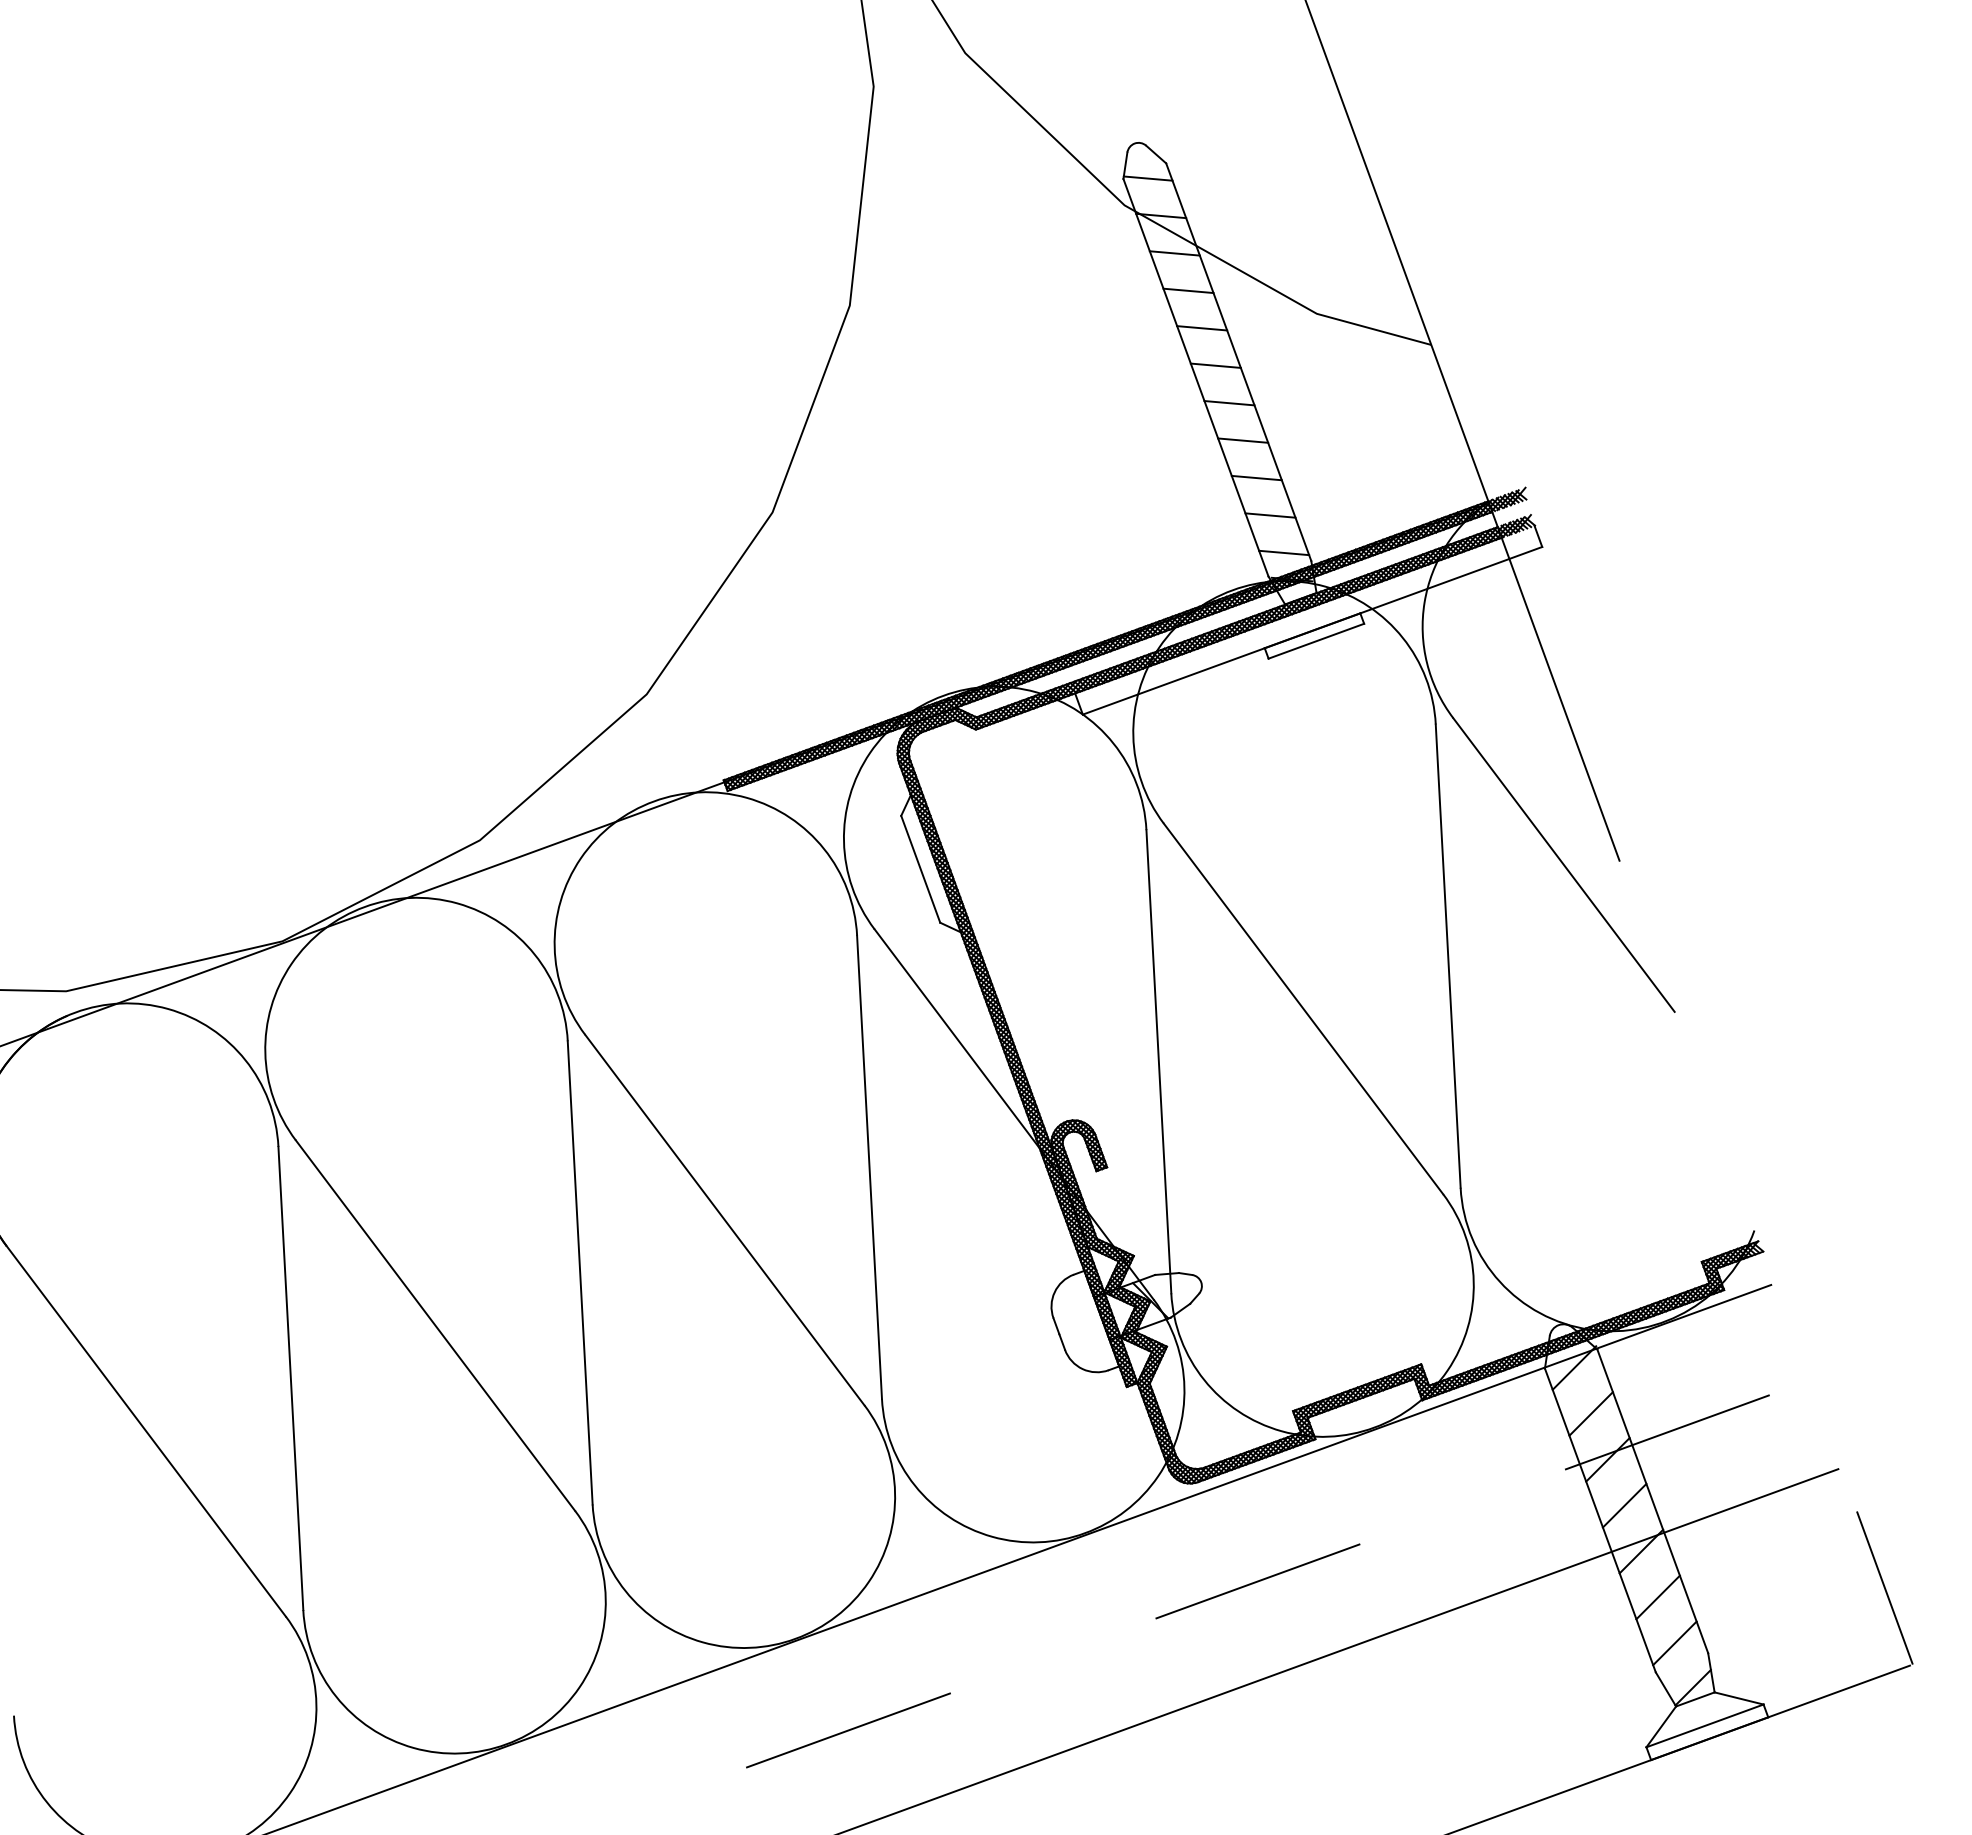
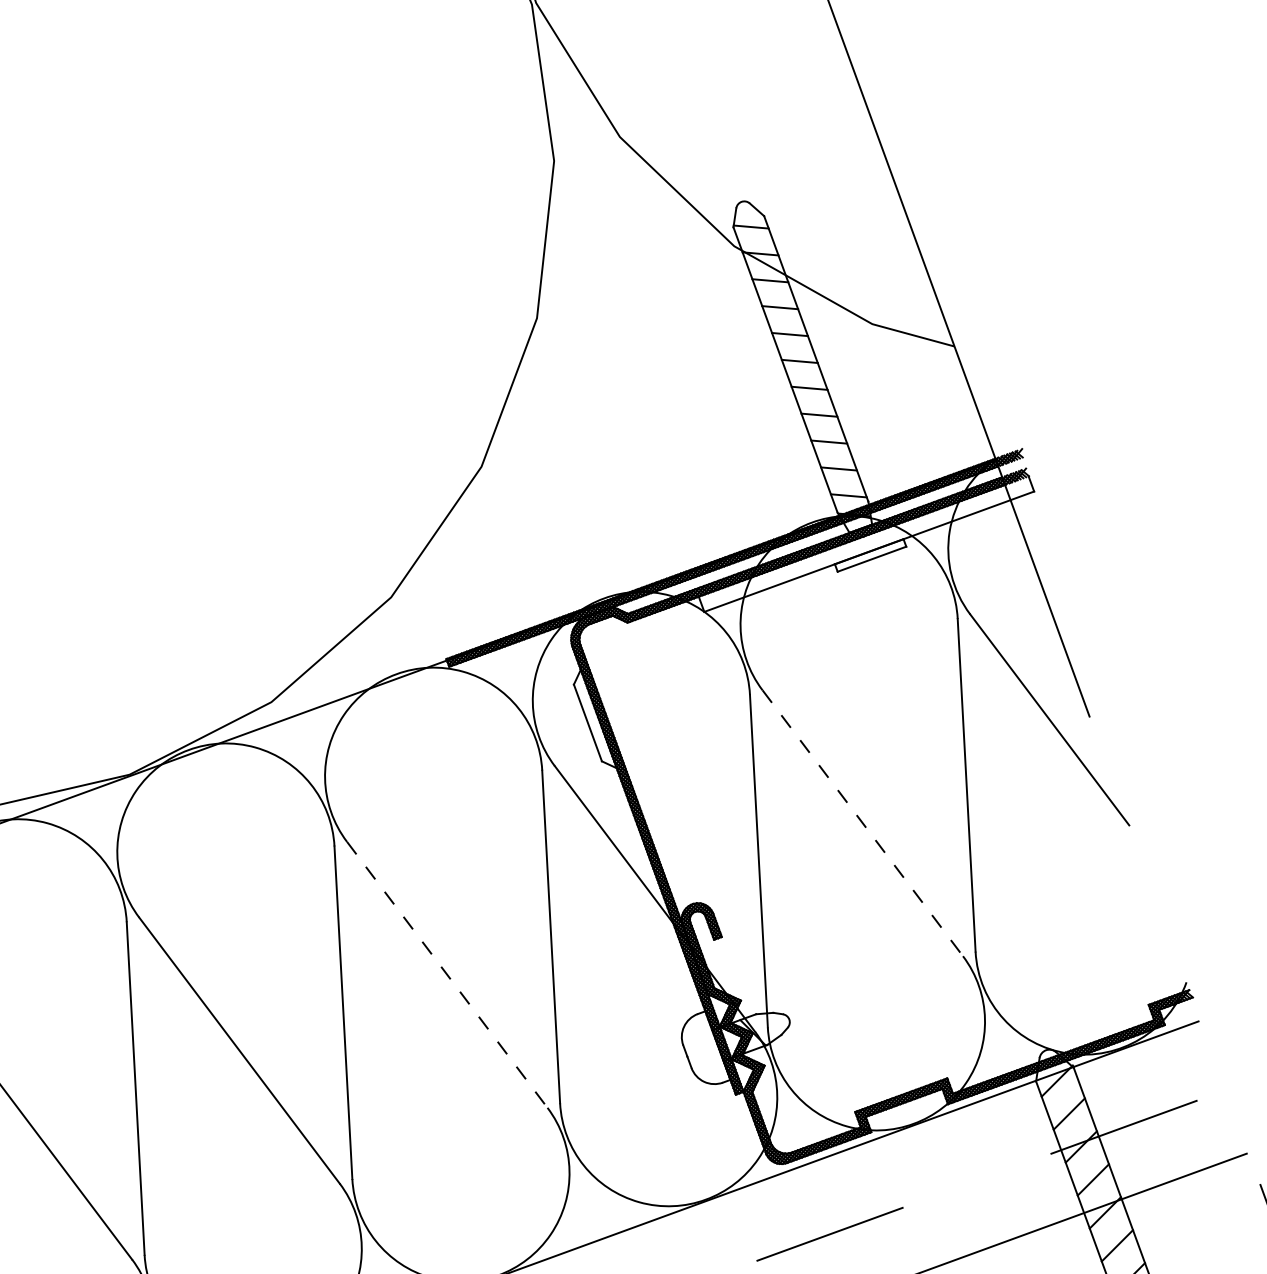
line: (1303, 1008) -> (862, 822), solid -> dashed
line: (724, 1220) -> (447, 975), solid -> dashed

